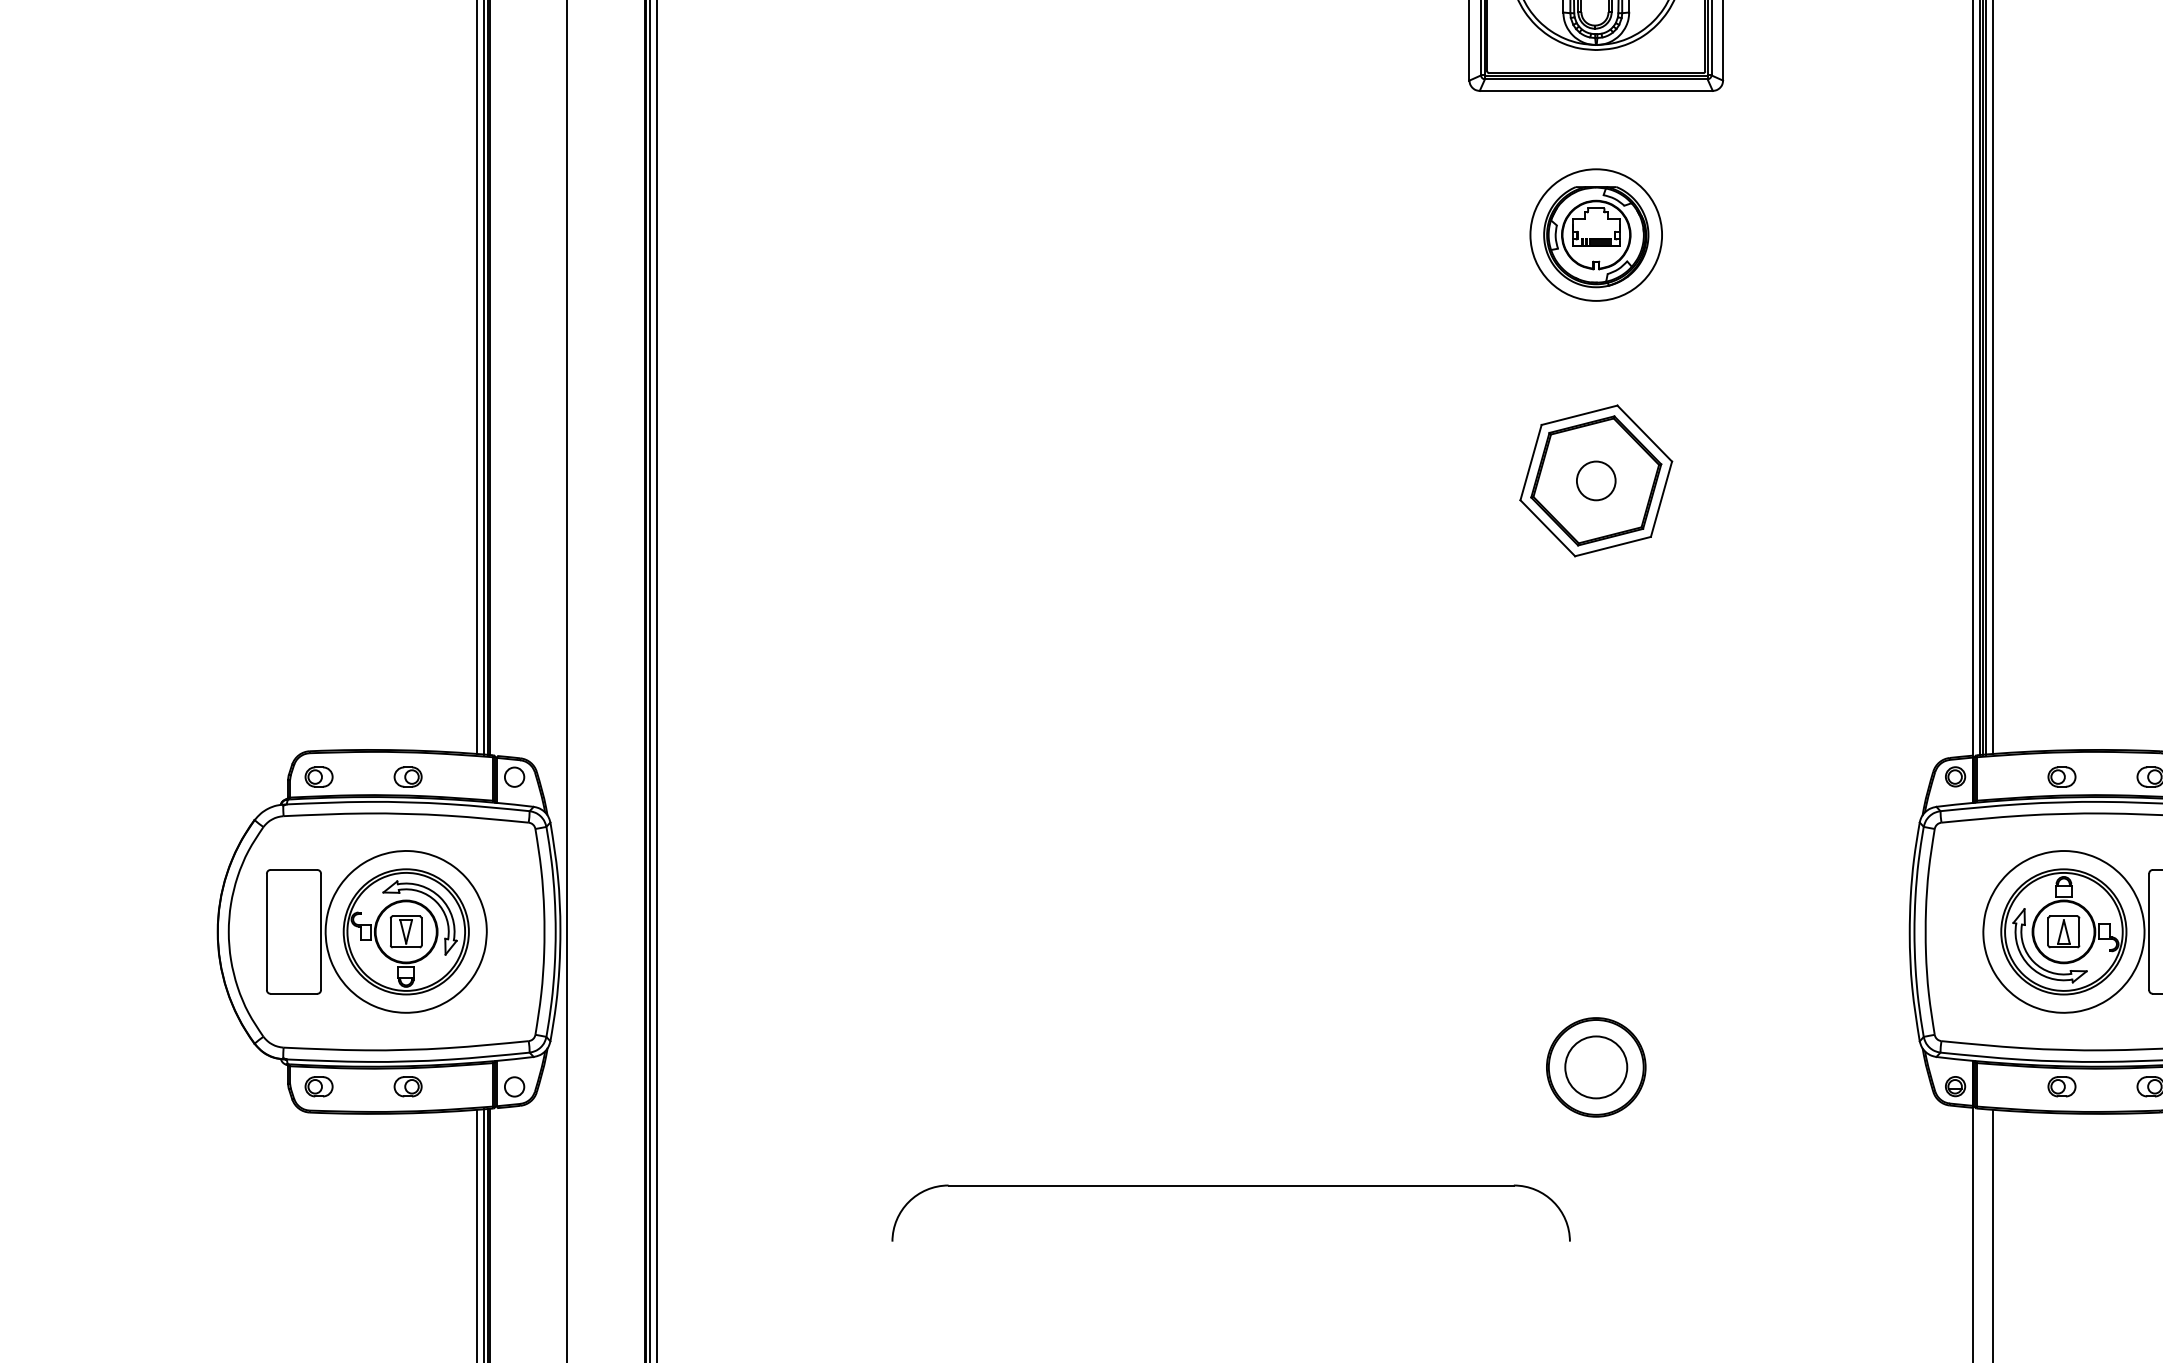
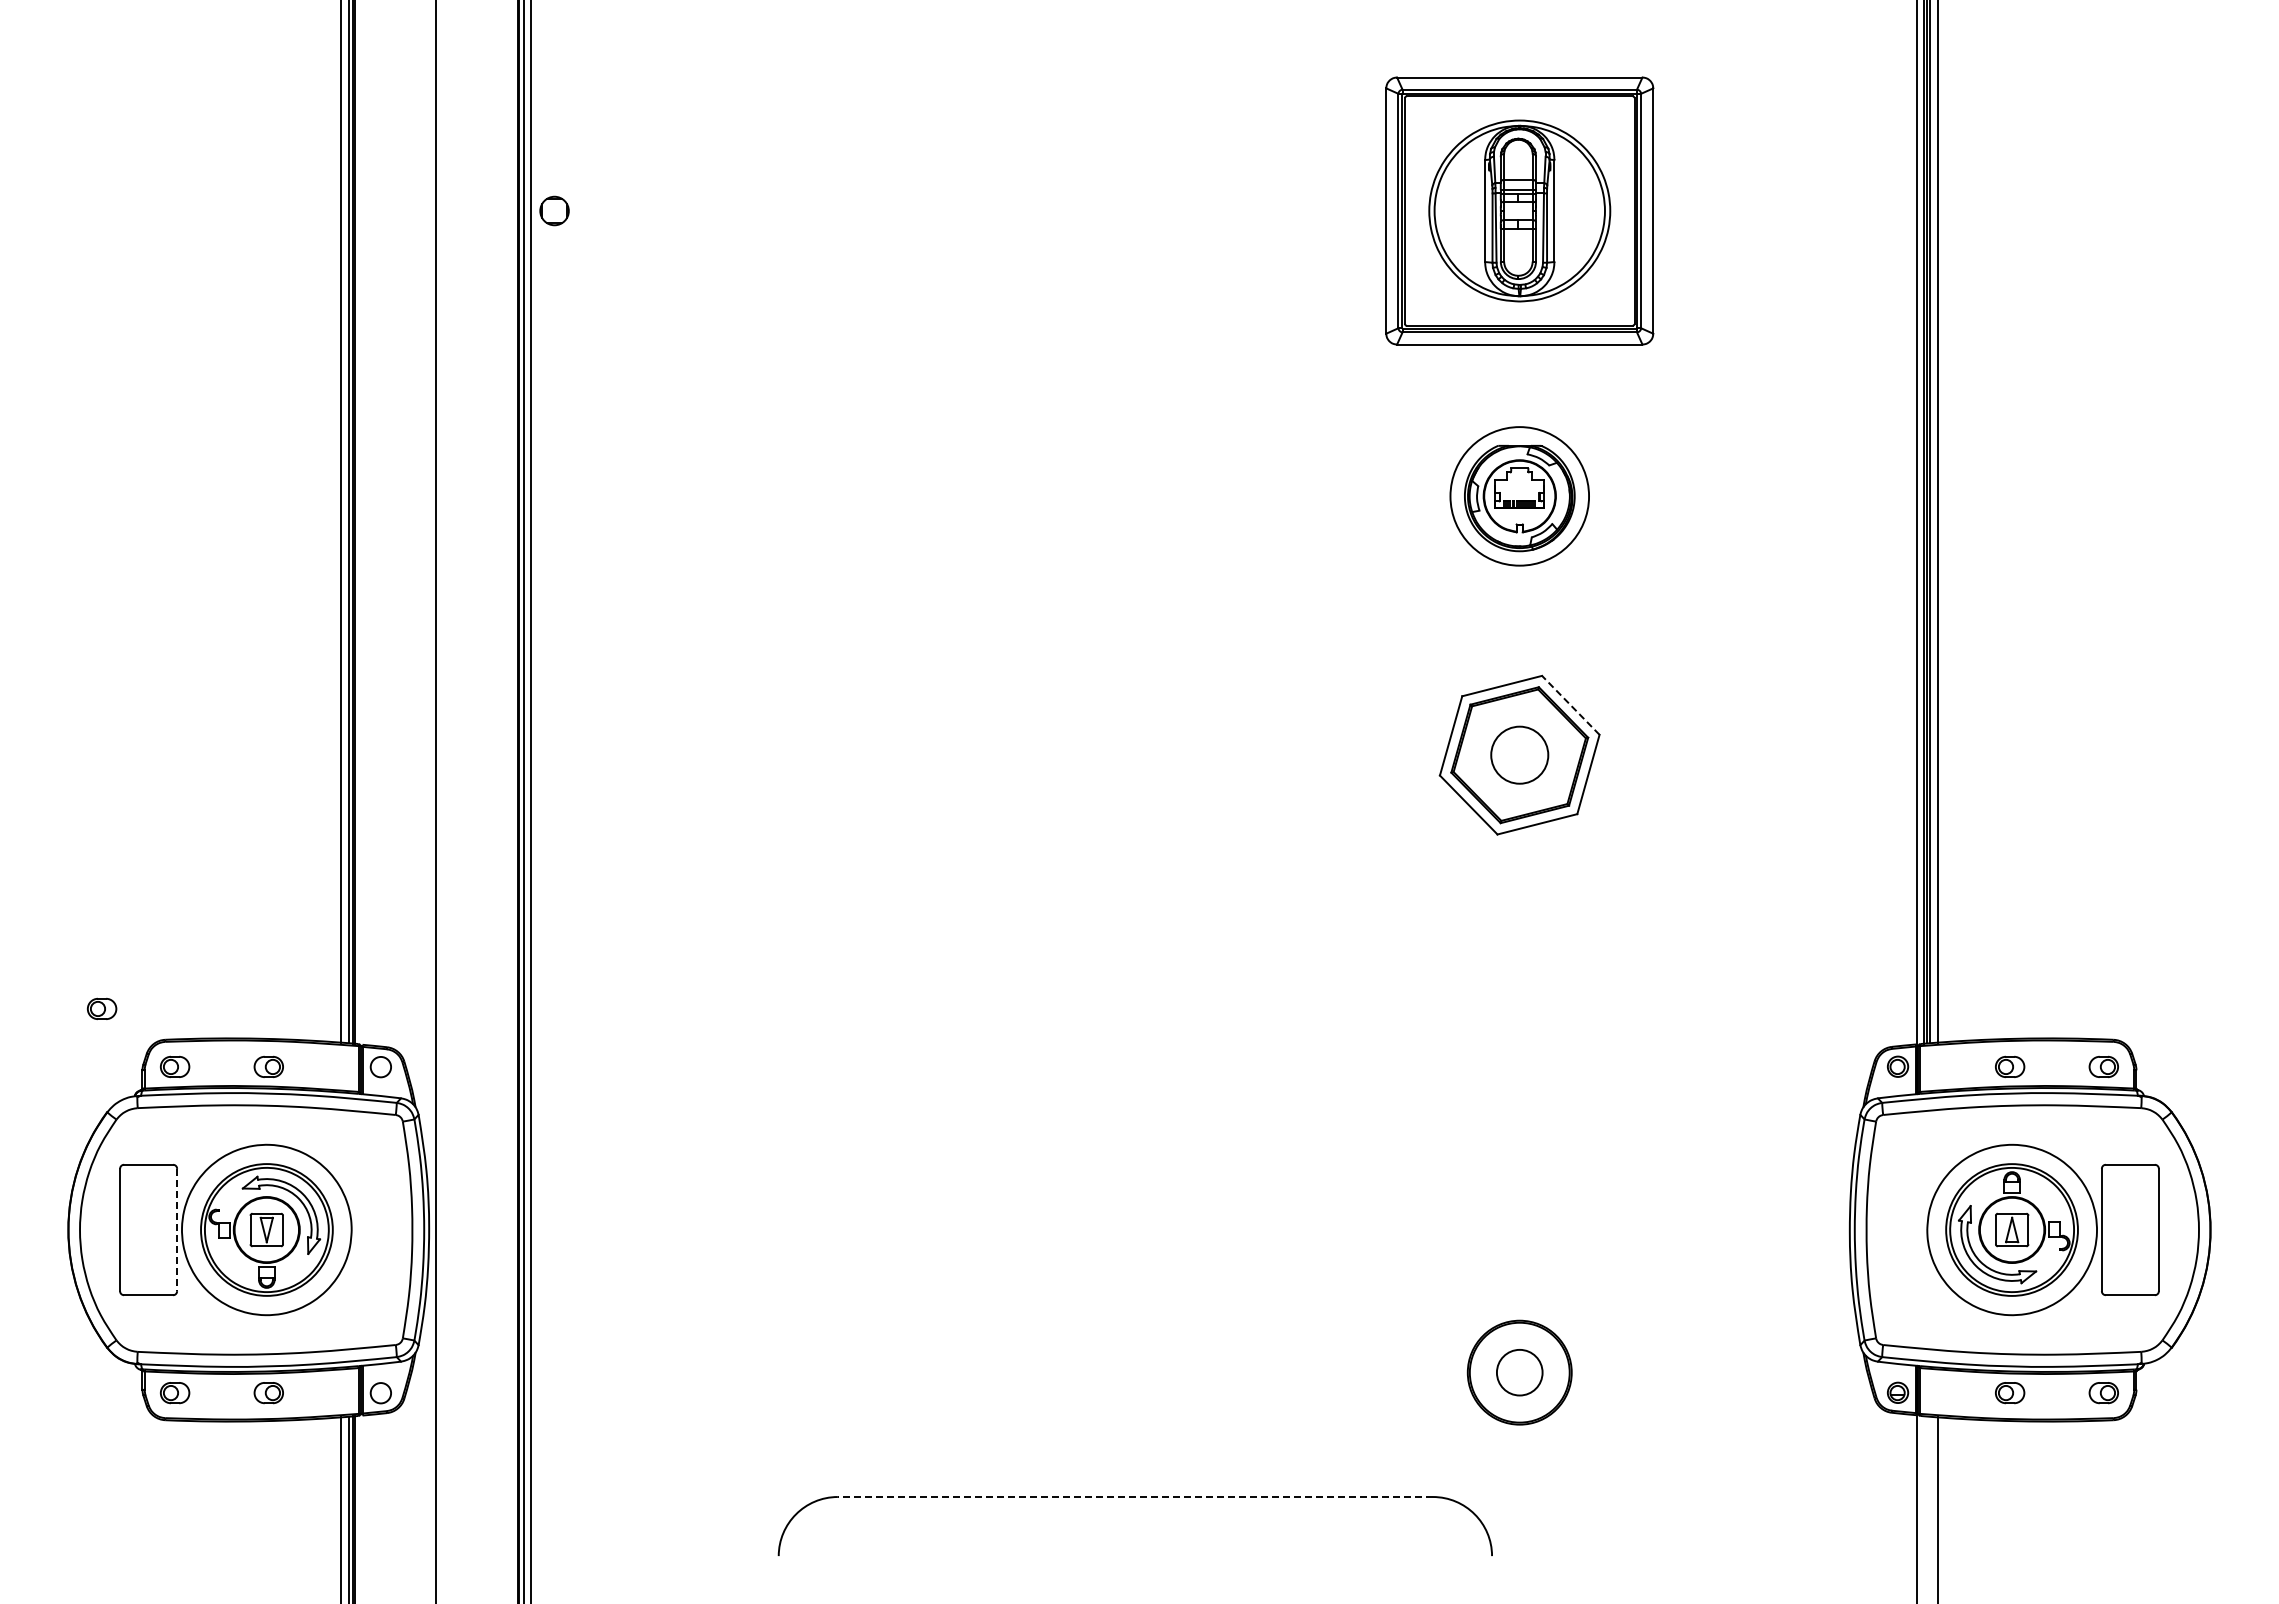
line: (1644, 433) -> (1570, 705), solid -> dashed
circle: (1596, 480) -> (1519, 754), size x1.4
part: (250, 721) -> (102, 1008), added
line: (321, 932) -> (177, 1230), solid -> dashed
circle: (1596, 1067) -> (1519, 1372), size x0.7
line: (1231, 1185) -> (1135, 1497), solid -> dashed

